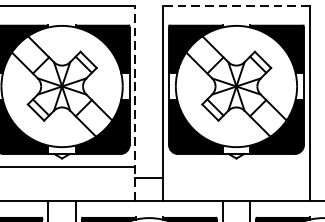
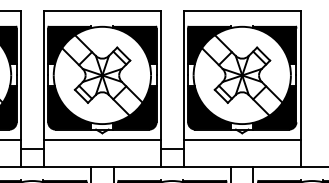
line: (236, 6) -> (242, 11), dashed -> solid
line: (135, 102) -> (161, 88), dashed -> solid
line: (236, 166) -> (242, 139), added

